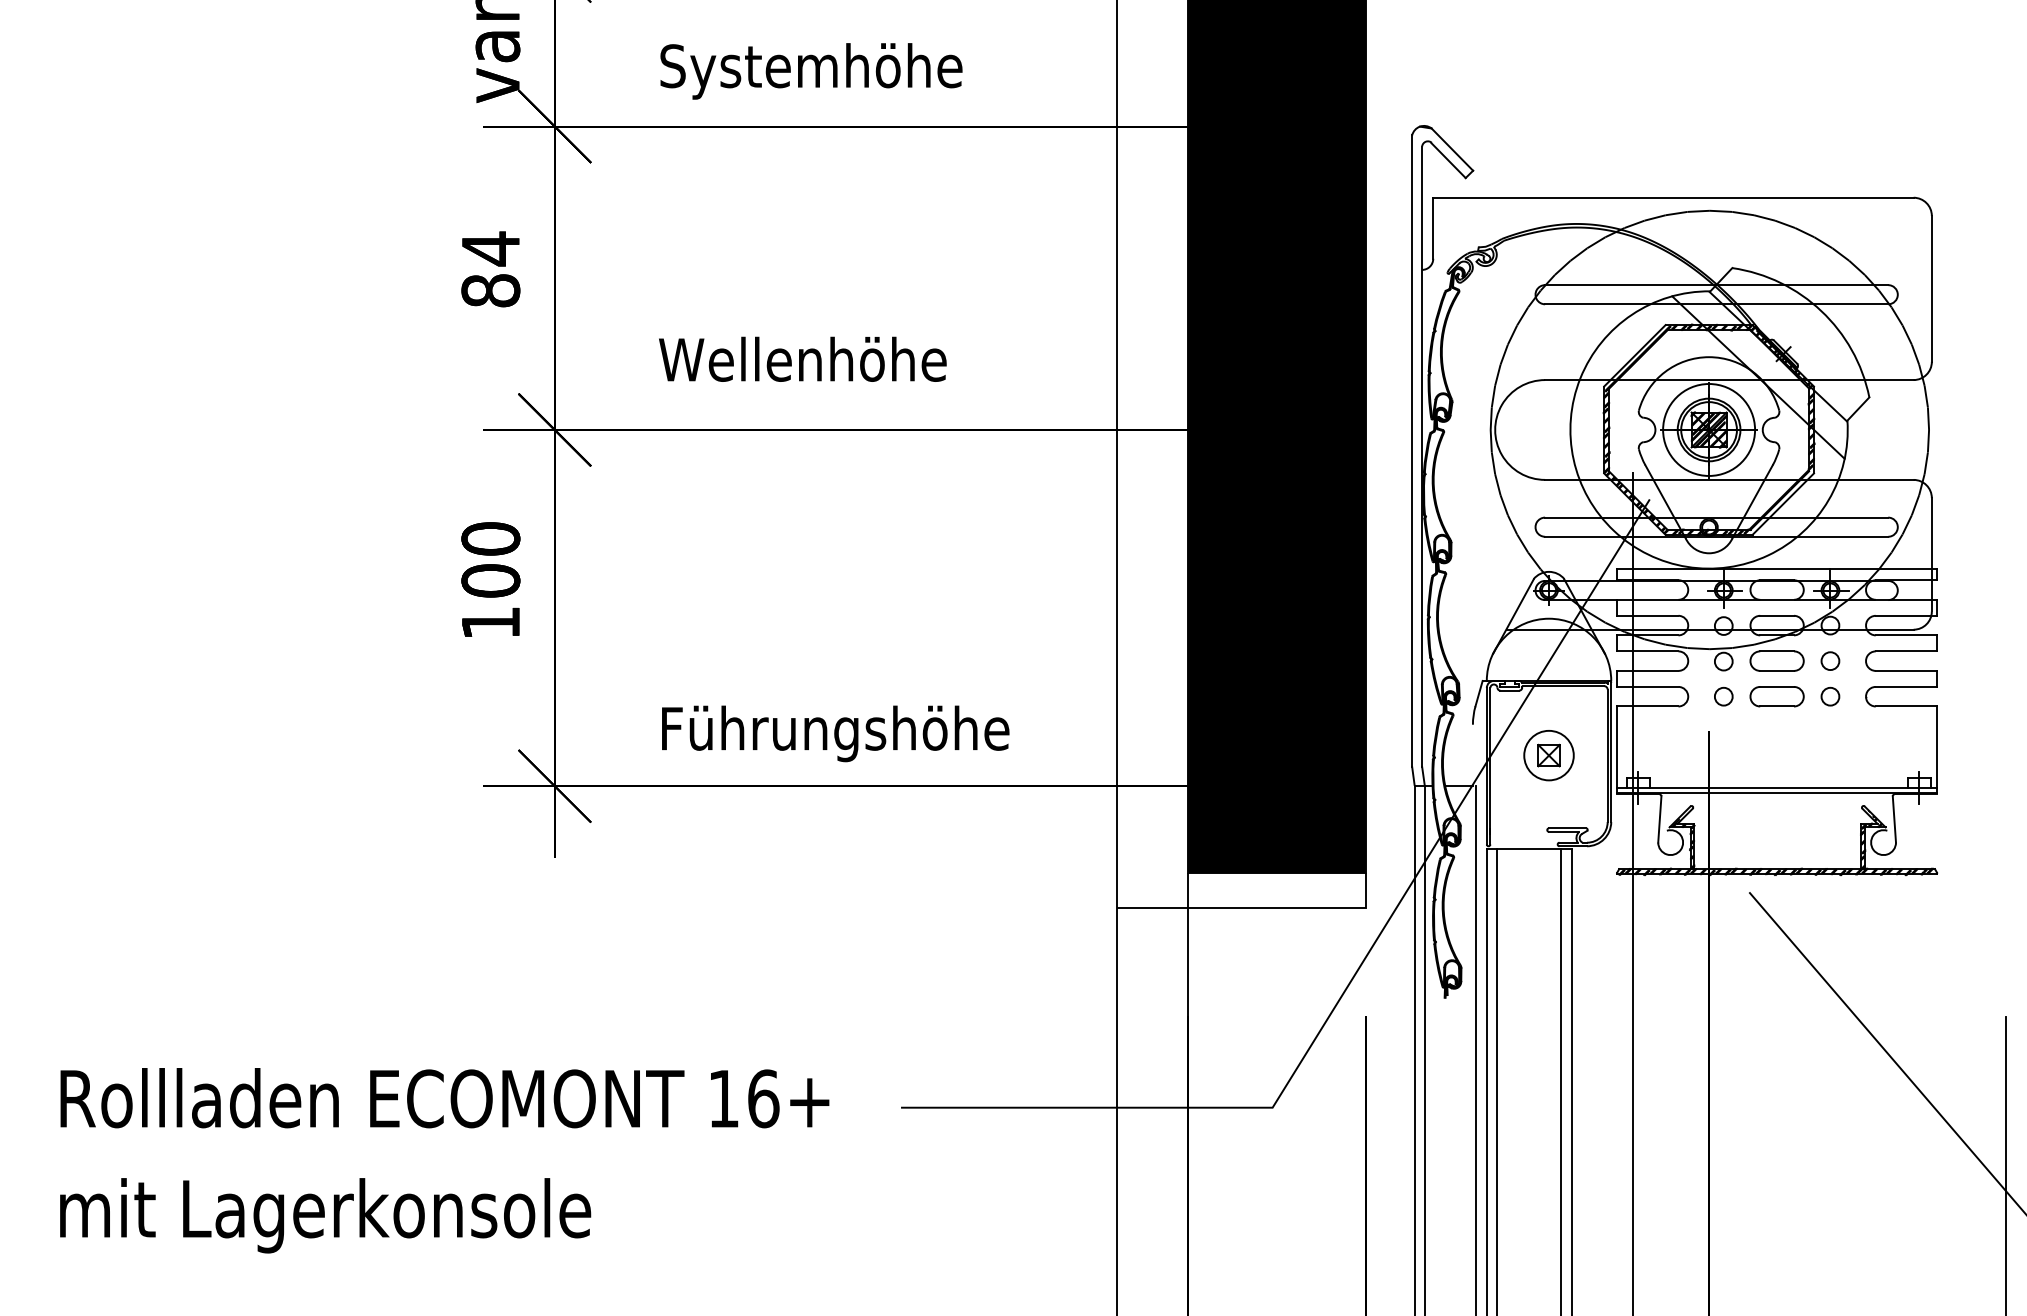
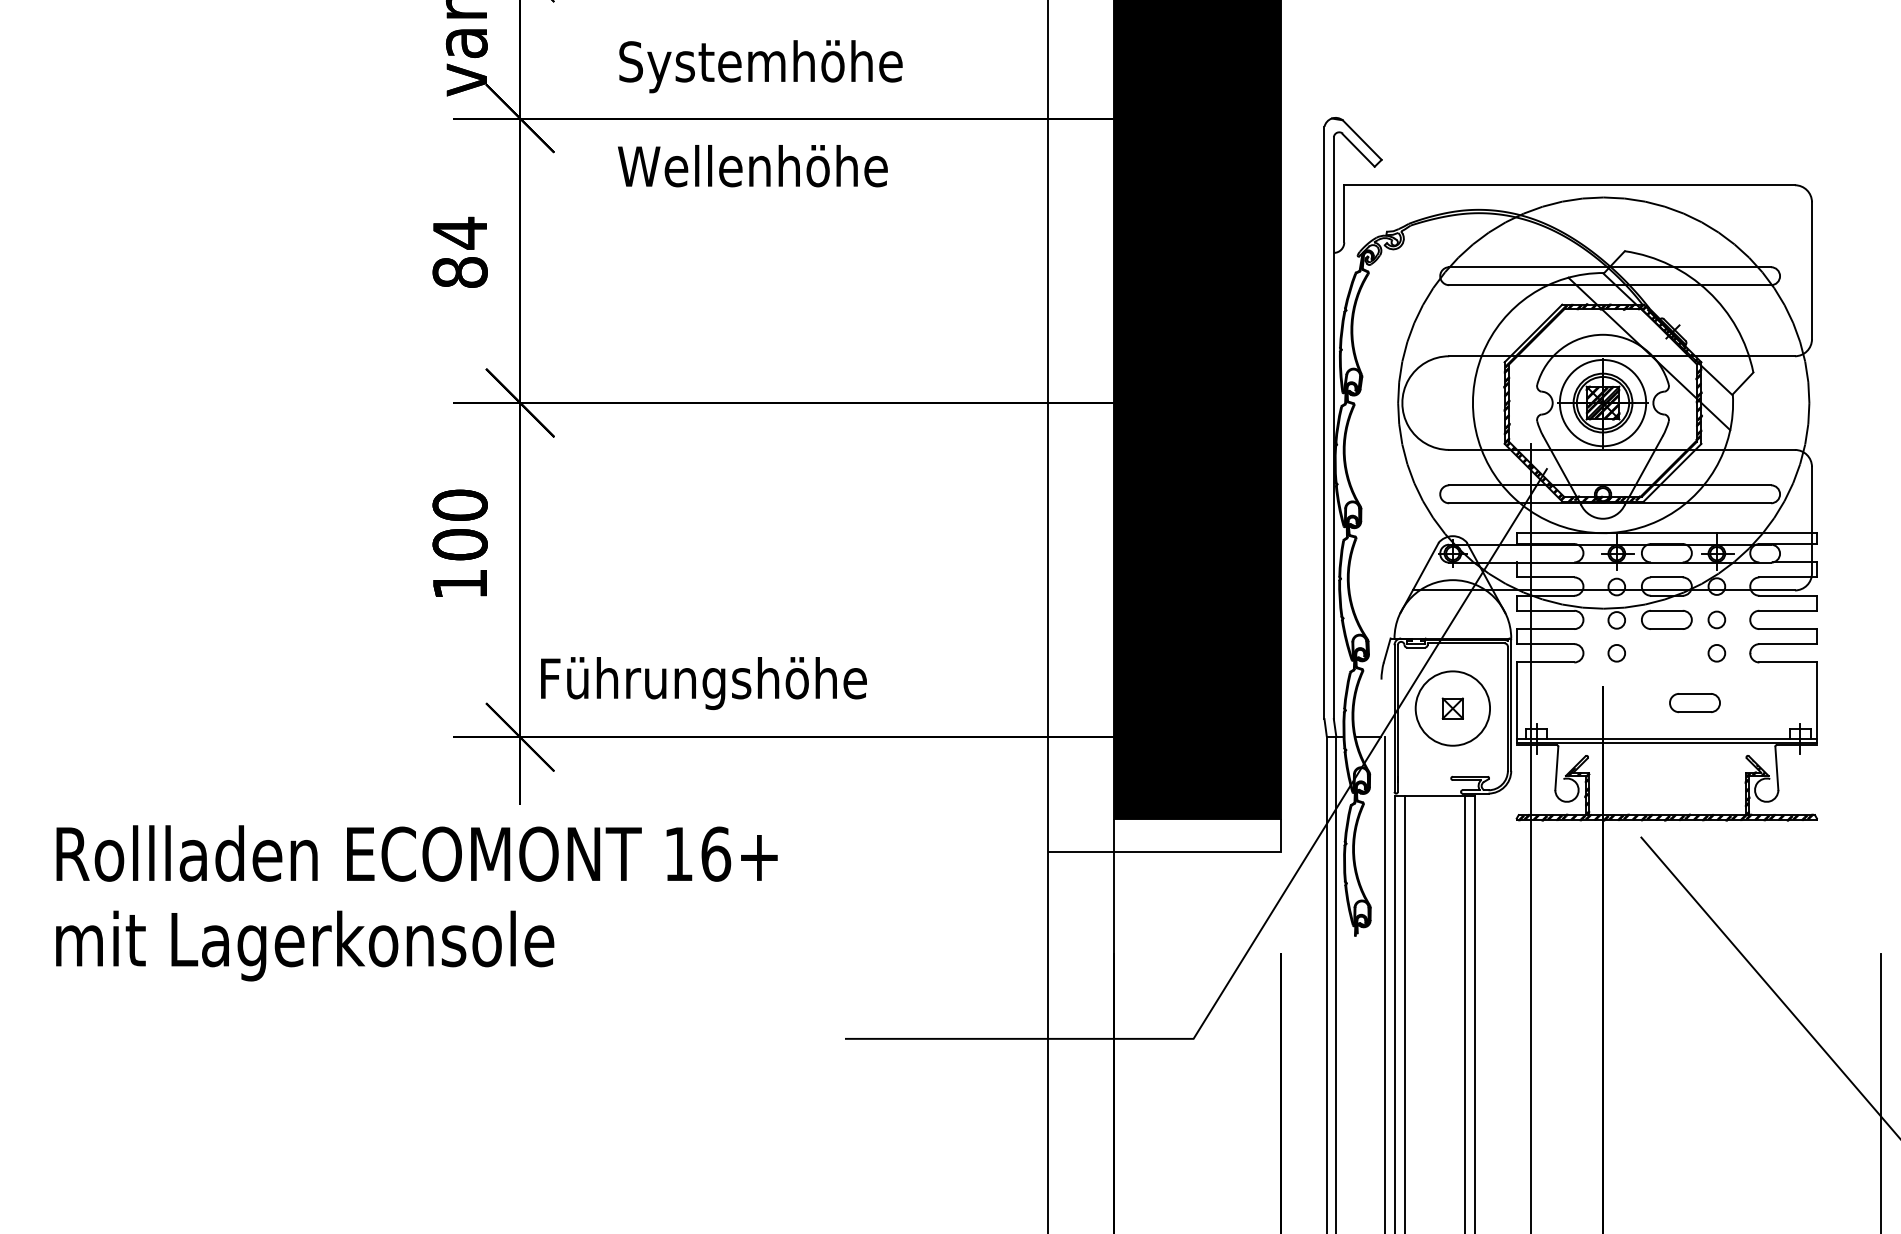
text: (802, 358) -> (752, 165), moved
part: (1776, 696) -> (1694, 702), moved
text: (835, 733) -> (703, 683), moved
circle: (1548, 755) -> (1452, 708), size x1.6
text: (444, 1098) -> (416, 853), moved
text: (325, 1215) -> (305, 945), moved

